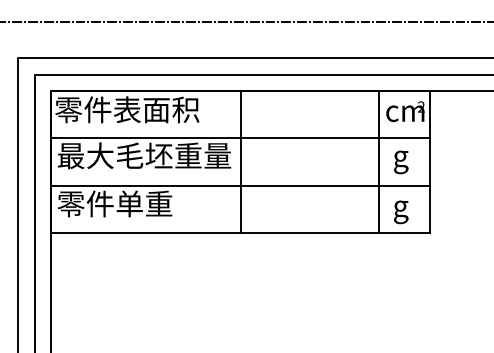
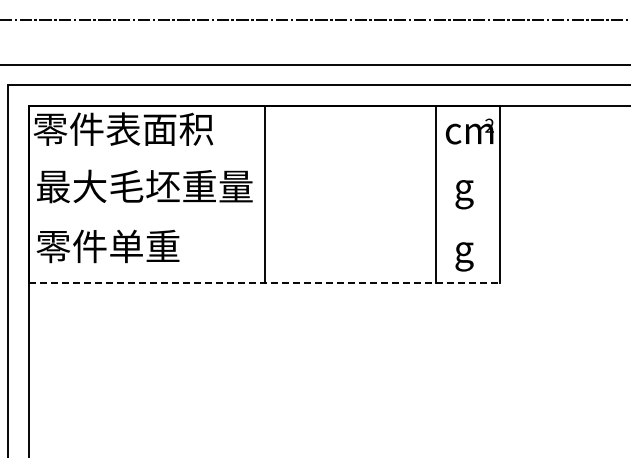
line: (240, 138) -> (264, 164), removed
line: (240, 185) -> (264, 223), removed
line: (240, 232) -> (264, 282), solid -> dashed

